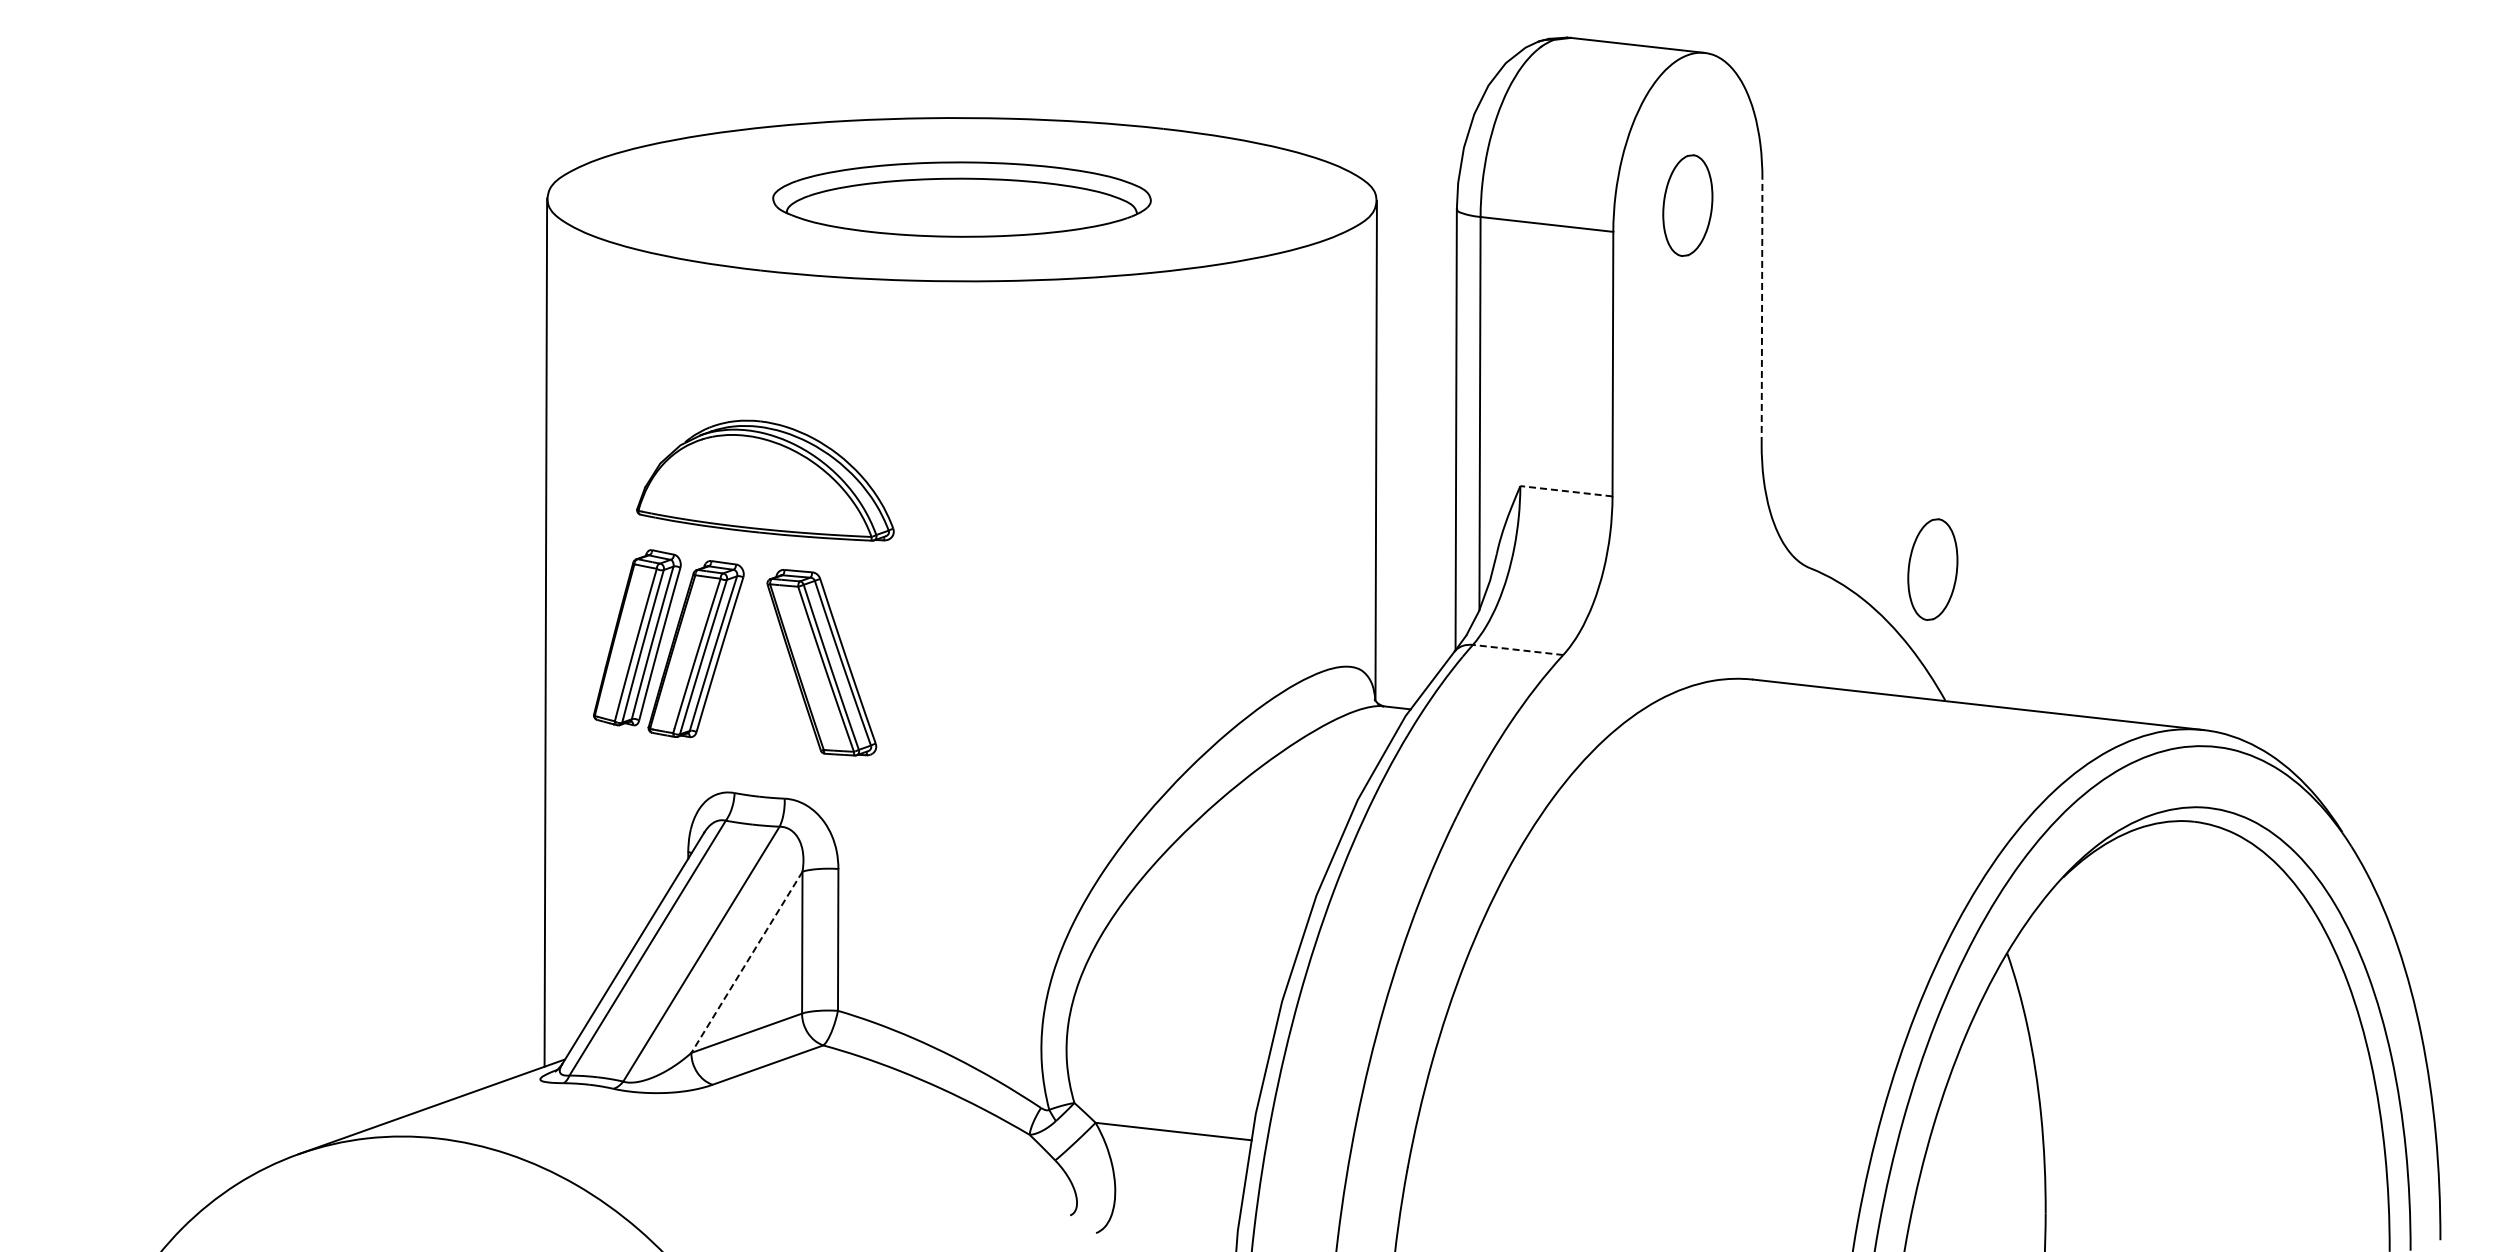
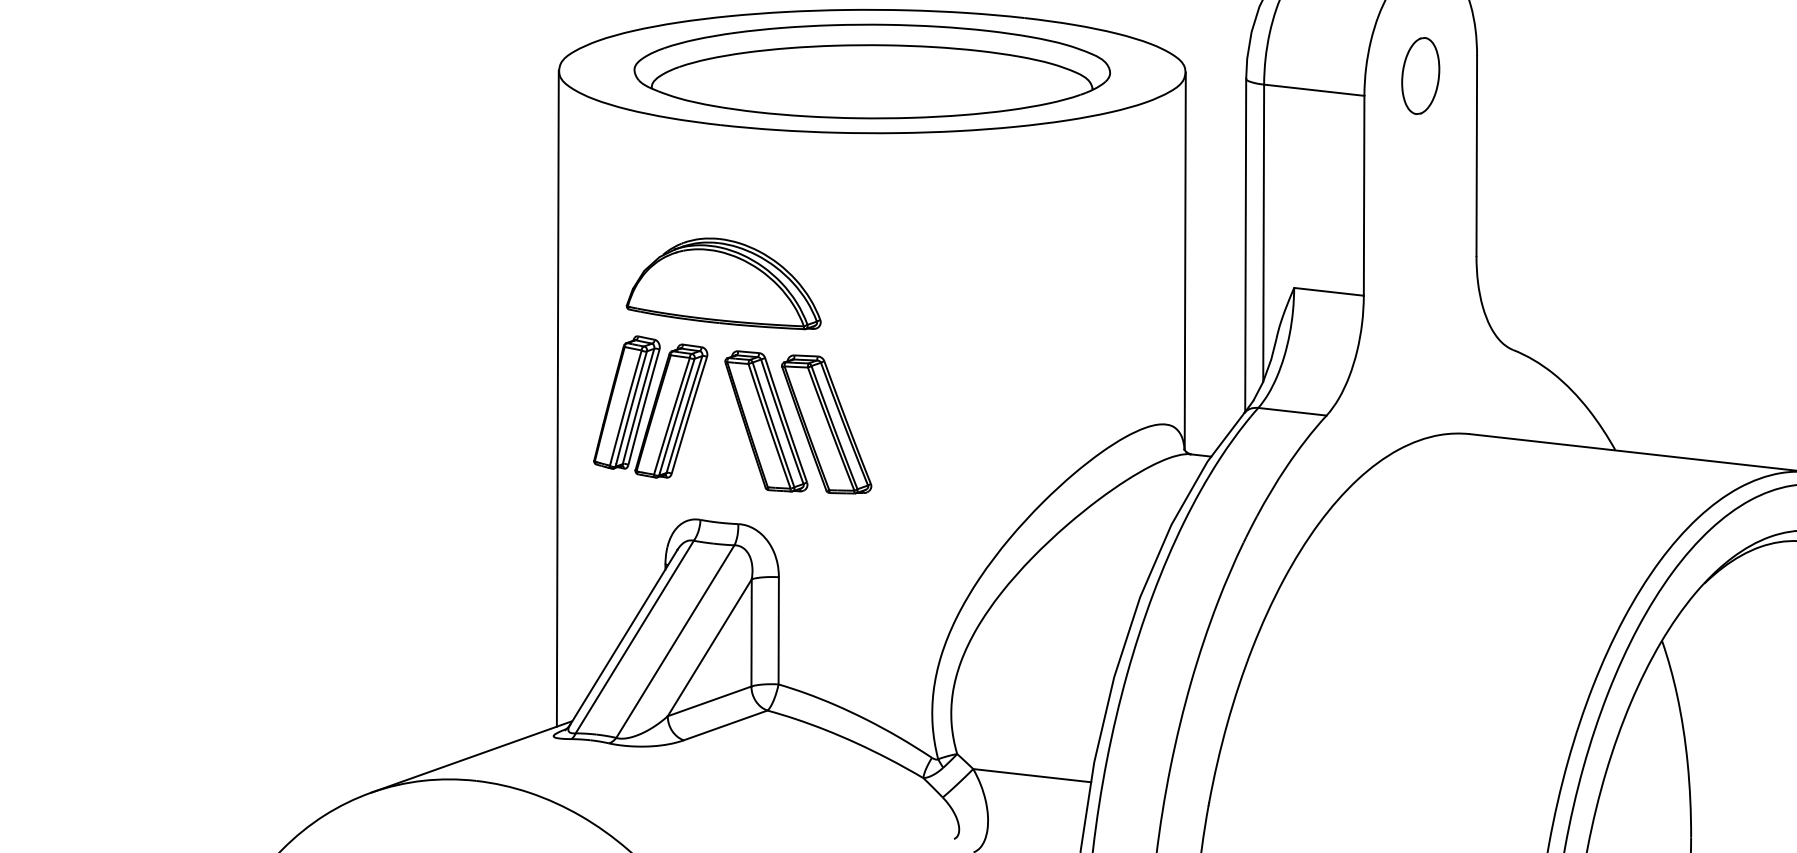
part: (961, 199) -> (871, 71), size x1.67
line: (1762, 311) -> (1477, 156), dashed -> solid
line: (1565, 491) -> (1328, 292), dashed -> solid
part: (1932, 569) -> (1605, 350), removed
line: (1517, 649) -> (1292, 411), dashed -> solid
part: (901, 666) -> (826, 424), added
line: (746, 962) -> (709, 647), dashed -> solid

